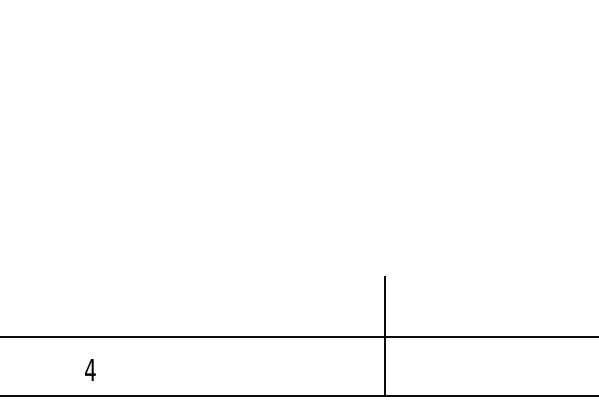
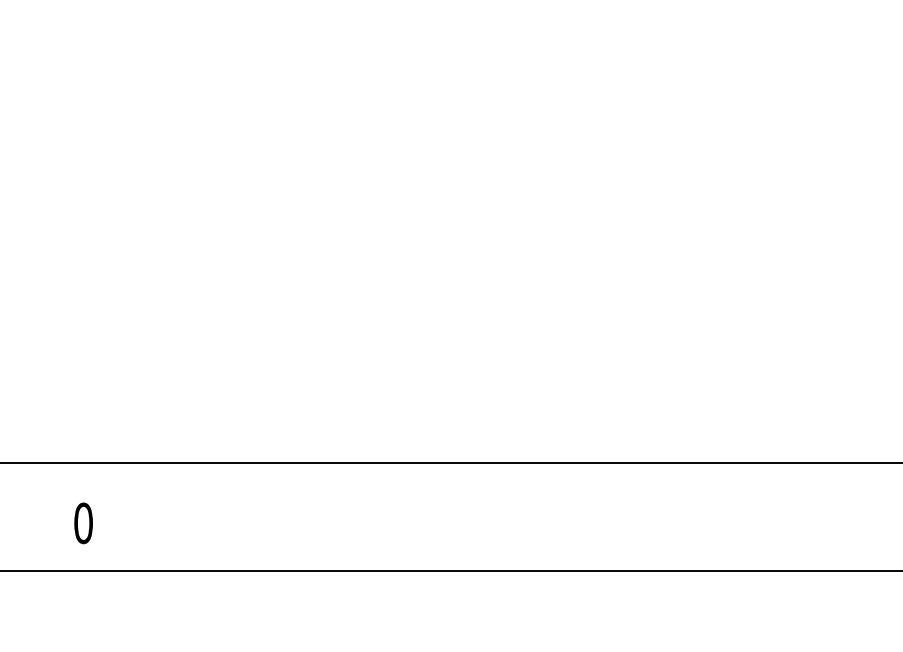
line: (384, 336) -> (621, 462), removed
text: (90, 369) -> (83, 522), 4 -> 0

